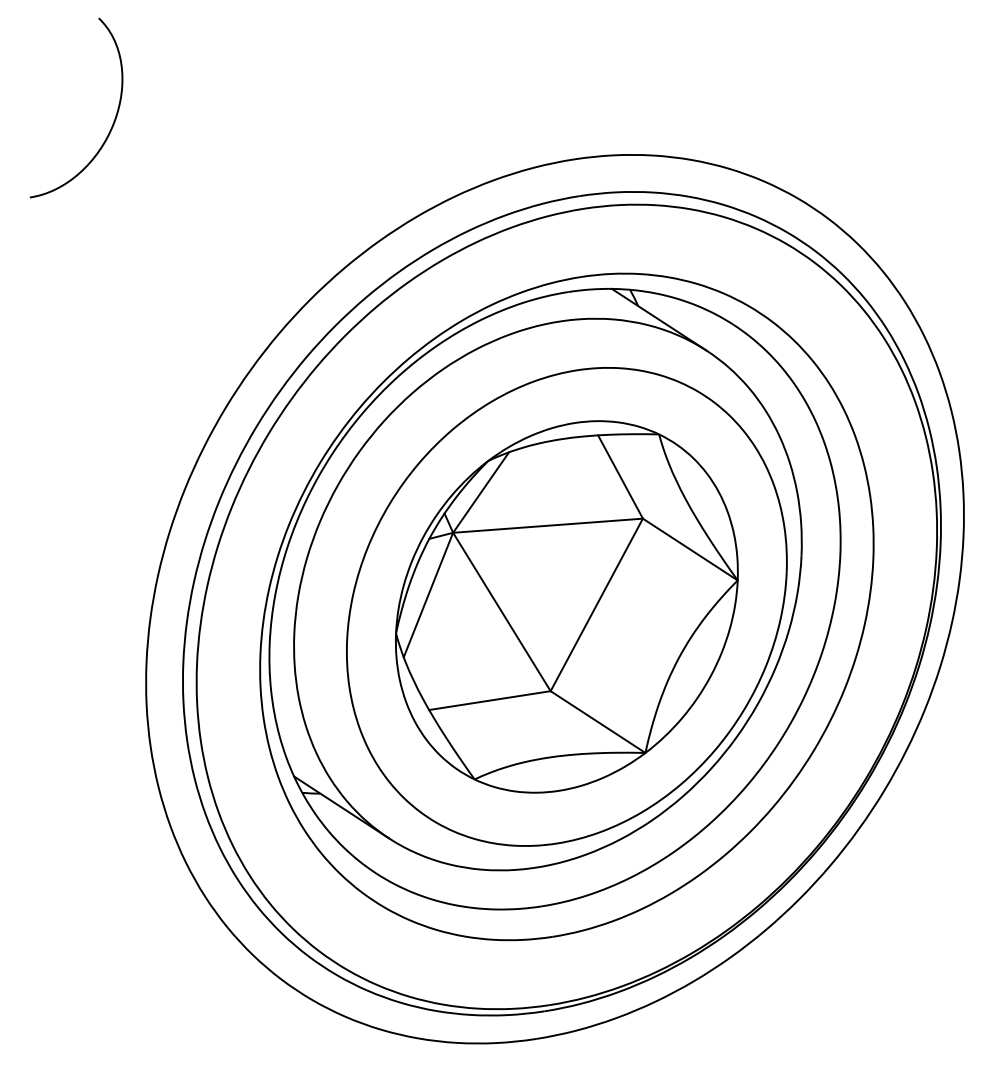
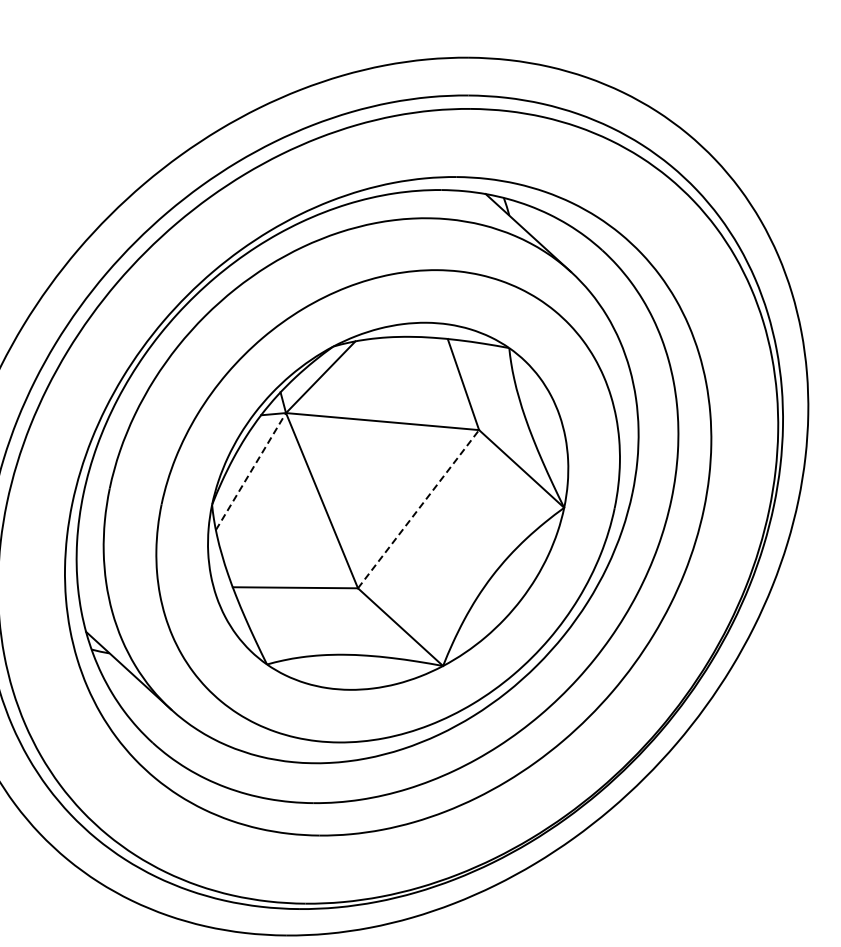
line: (428, 595) -> (250, 472), solid -> dashed
line: (596, 604) -> (418, 508), solid -> dashed

